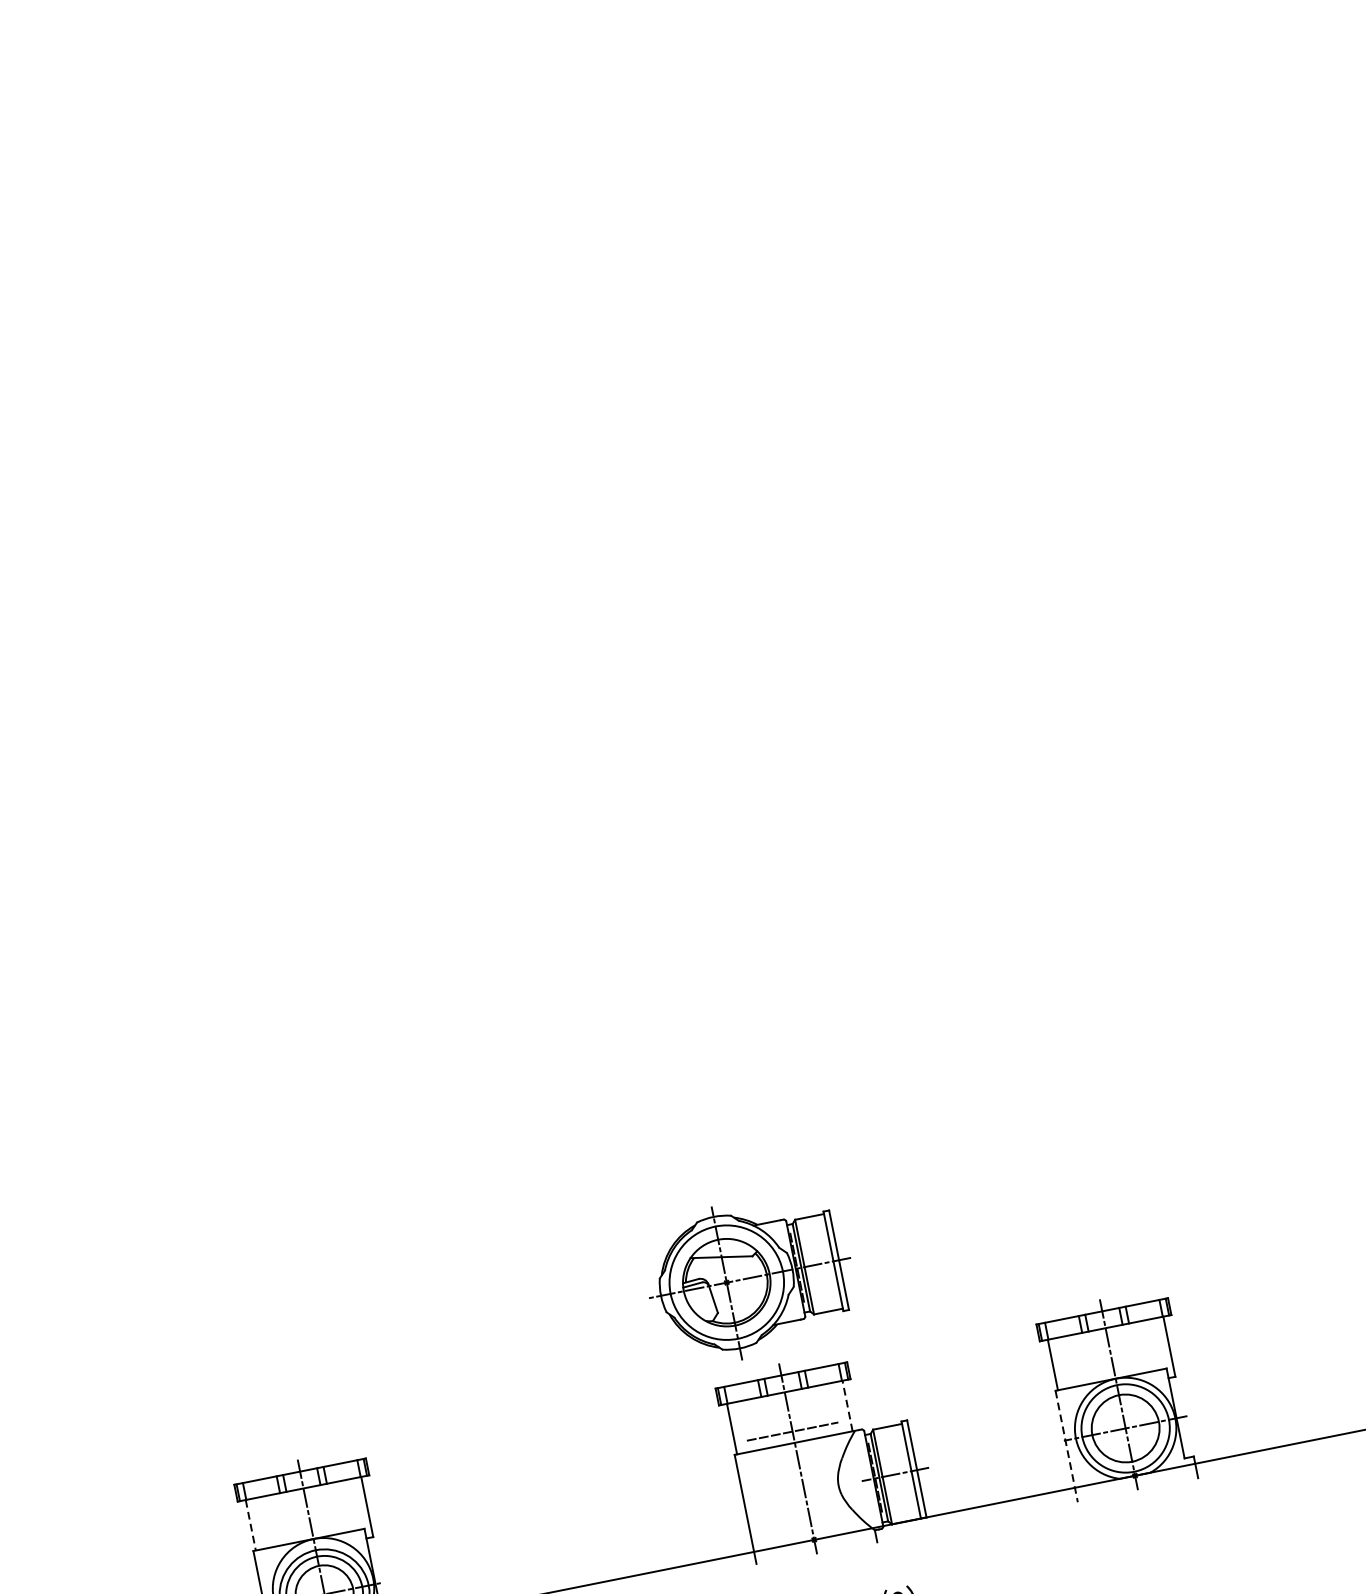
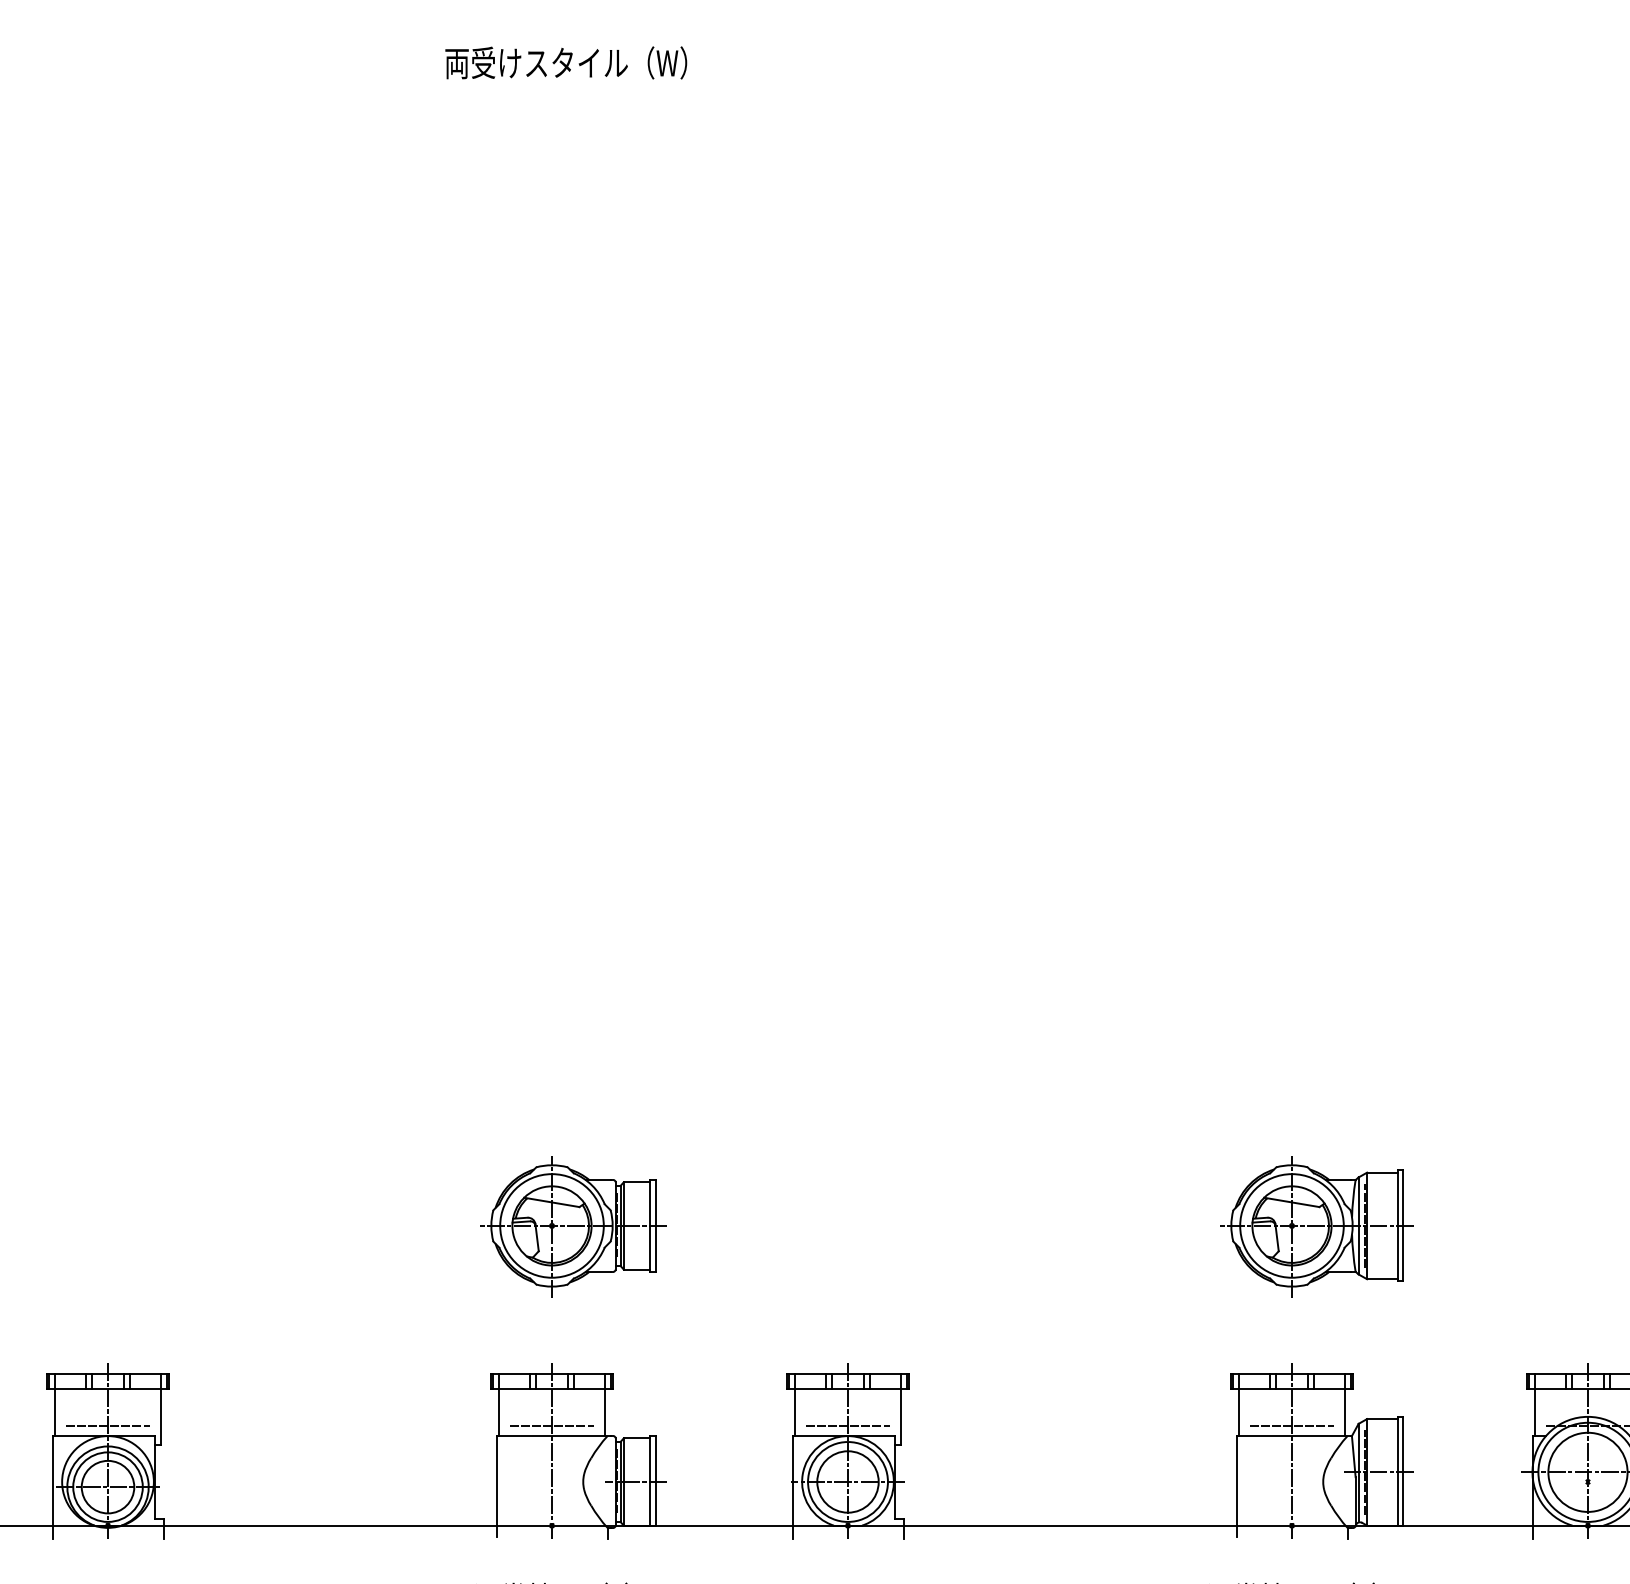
part: (750, 1278) -> (573, 1226), moved
line: (1112, 1367) -> (847, 1425), added
line: (847, 1405) -> (605, 1412), dashed -> solid
line: (1066, 1447) -> (792, 1488), dashed -> solid
line: (250, 1526) -> (54, 1413), dashed -> solid
line: (310, 1527) -> (107, 1425), added

